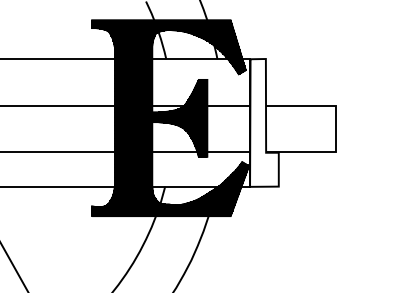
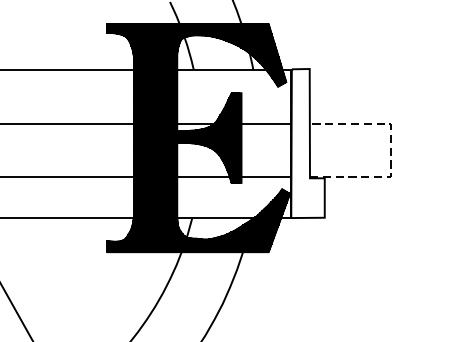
line: (336, 127) -> (392, 148), solid -> dashed

